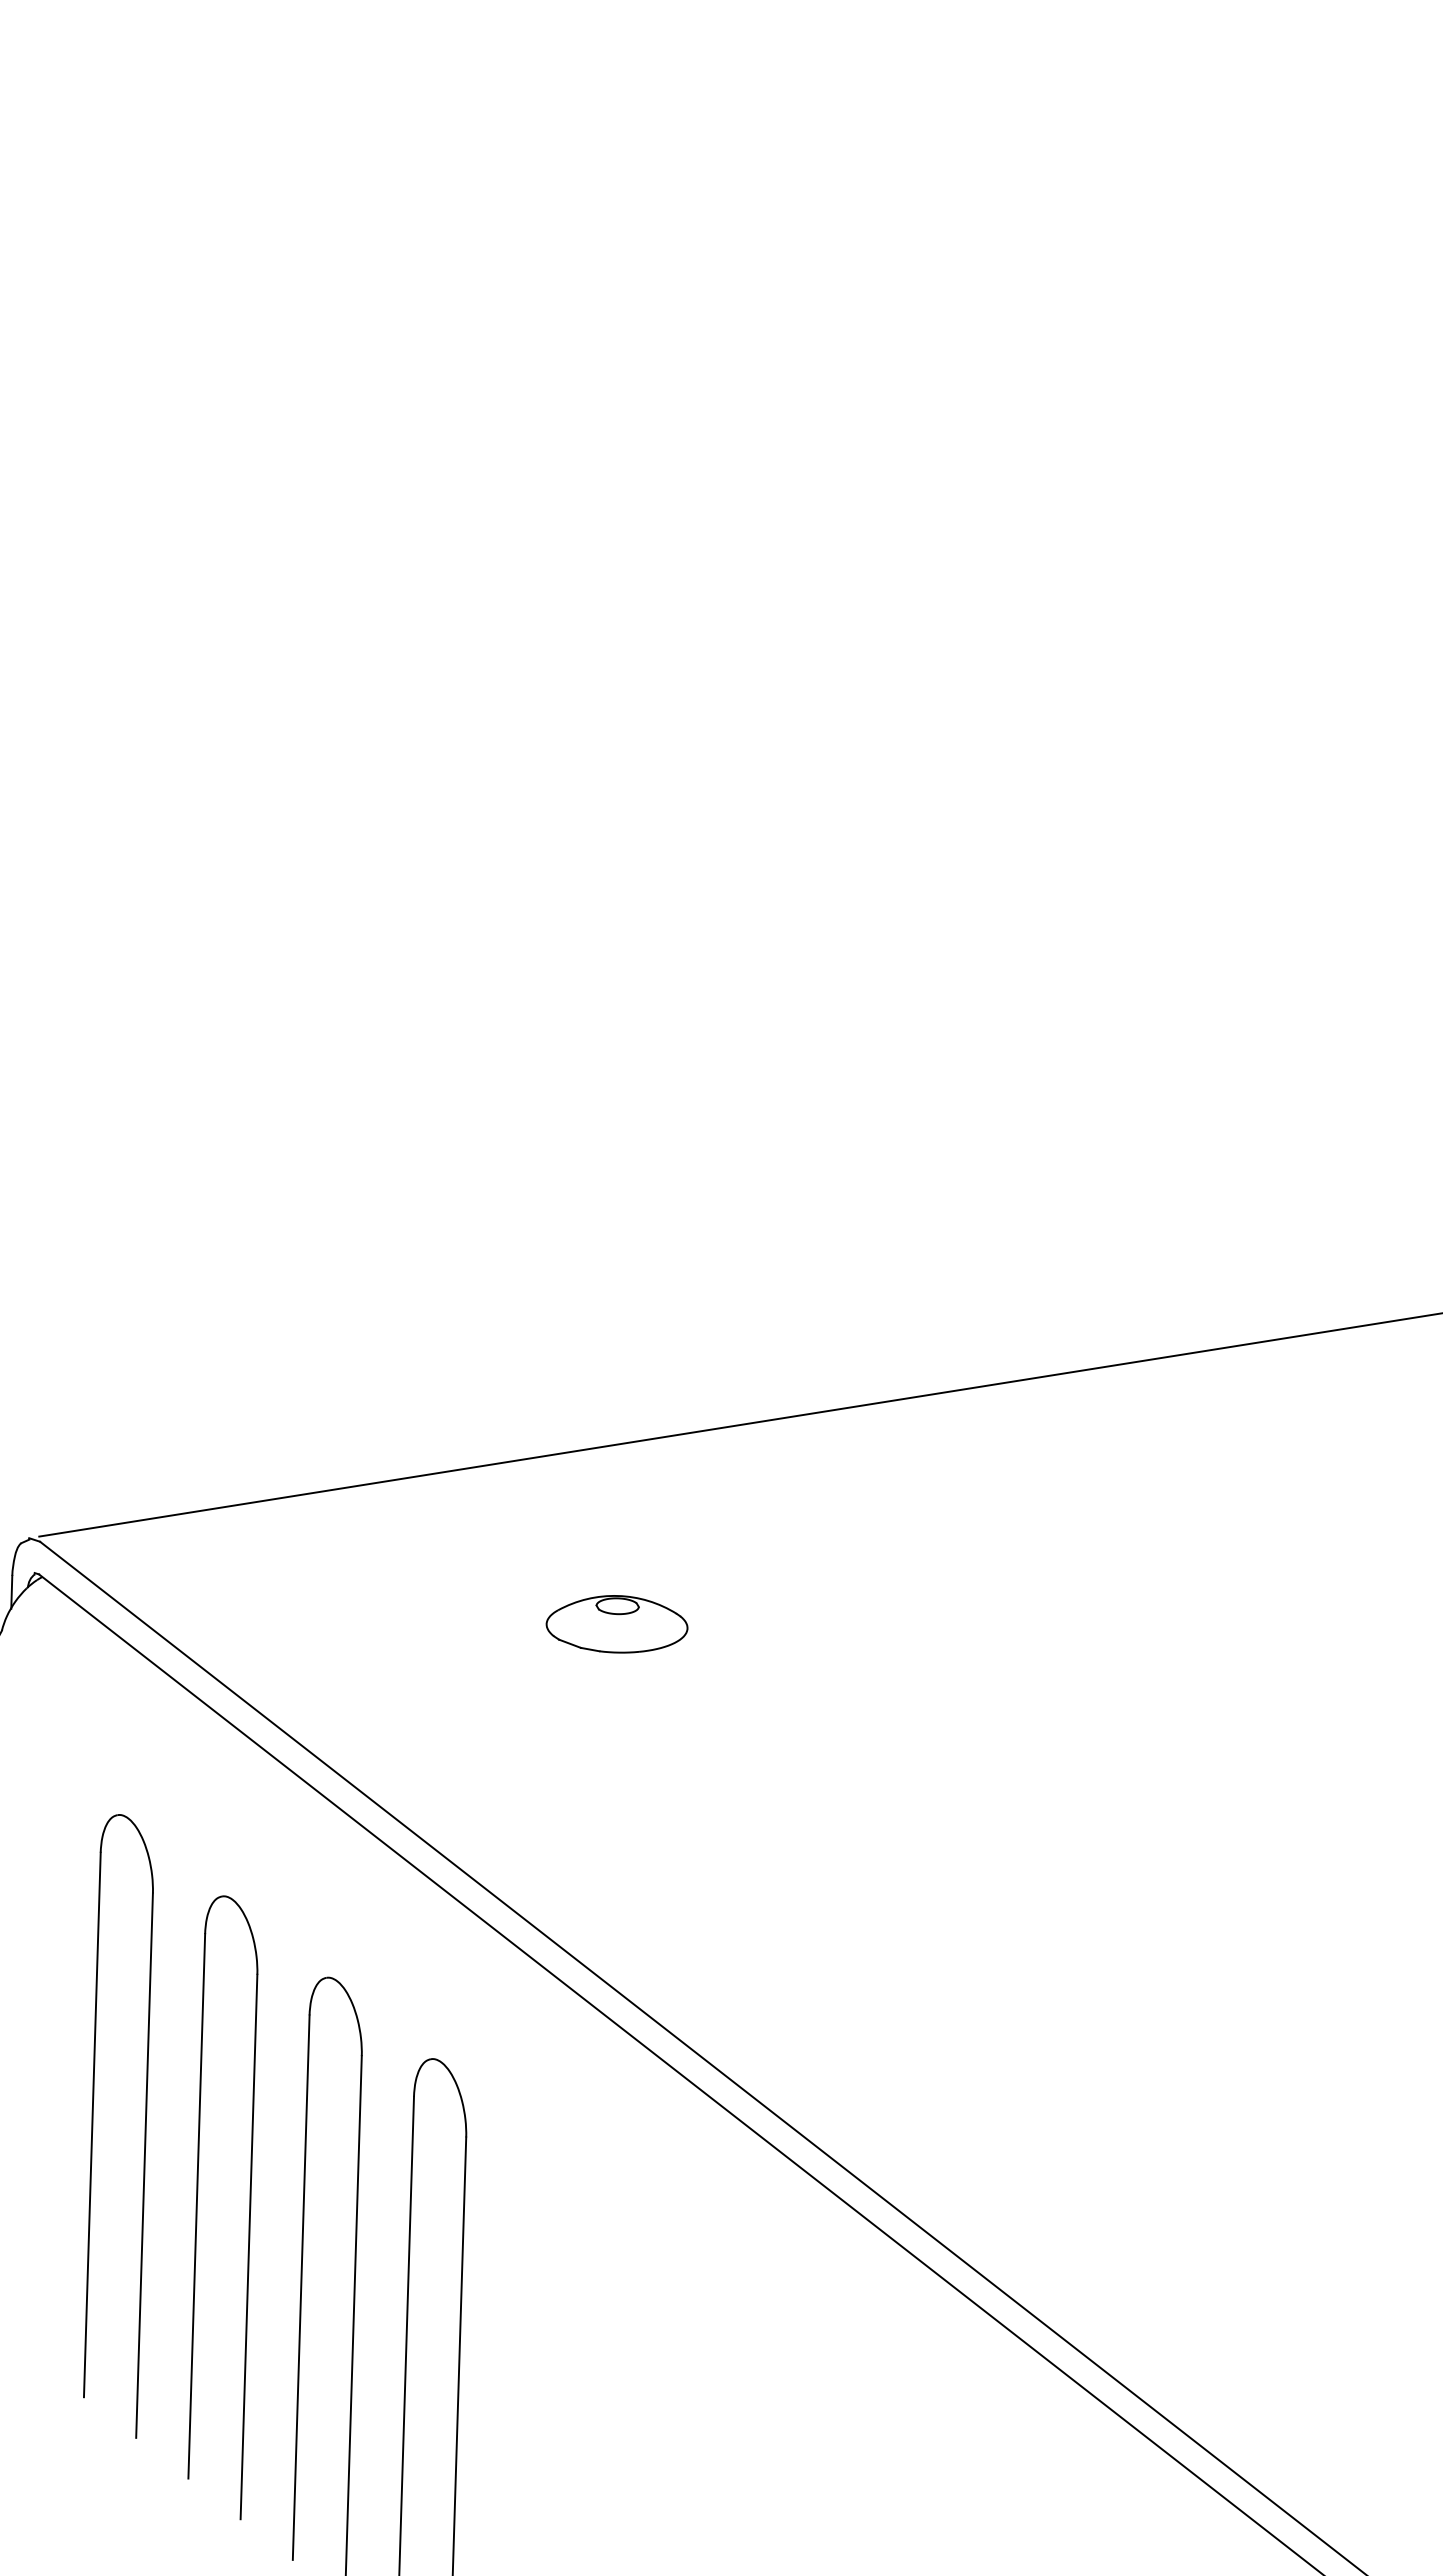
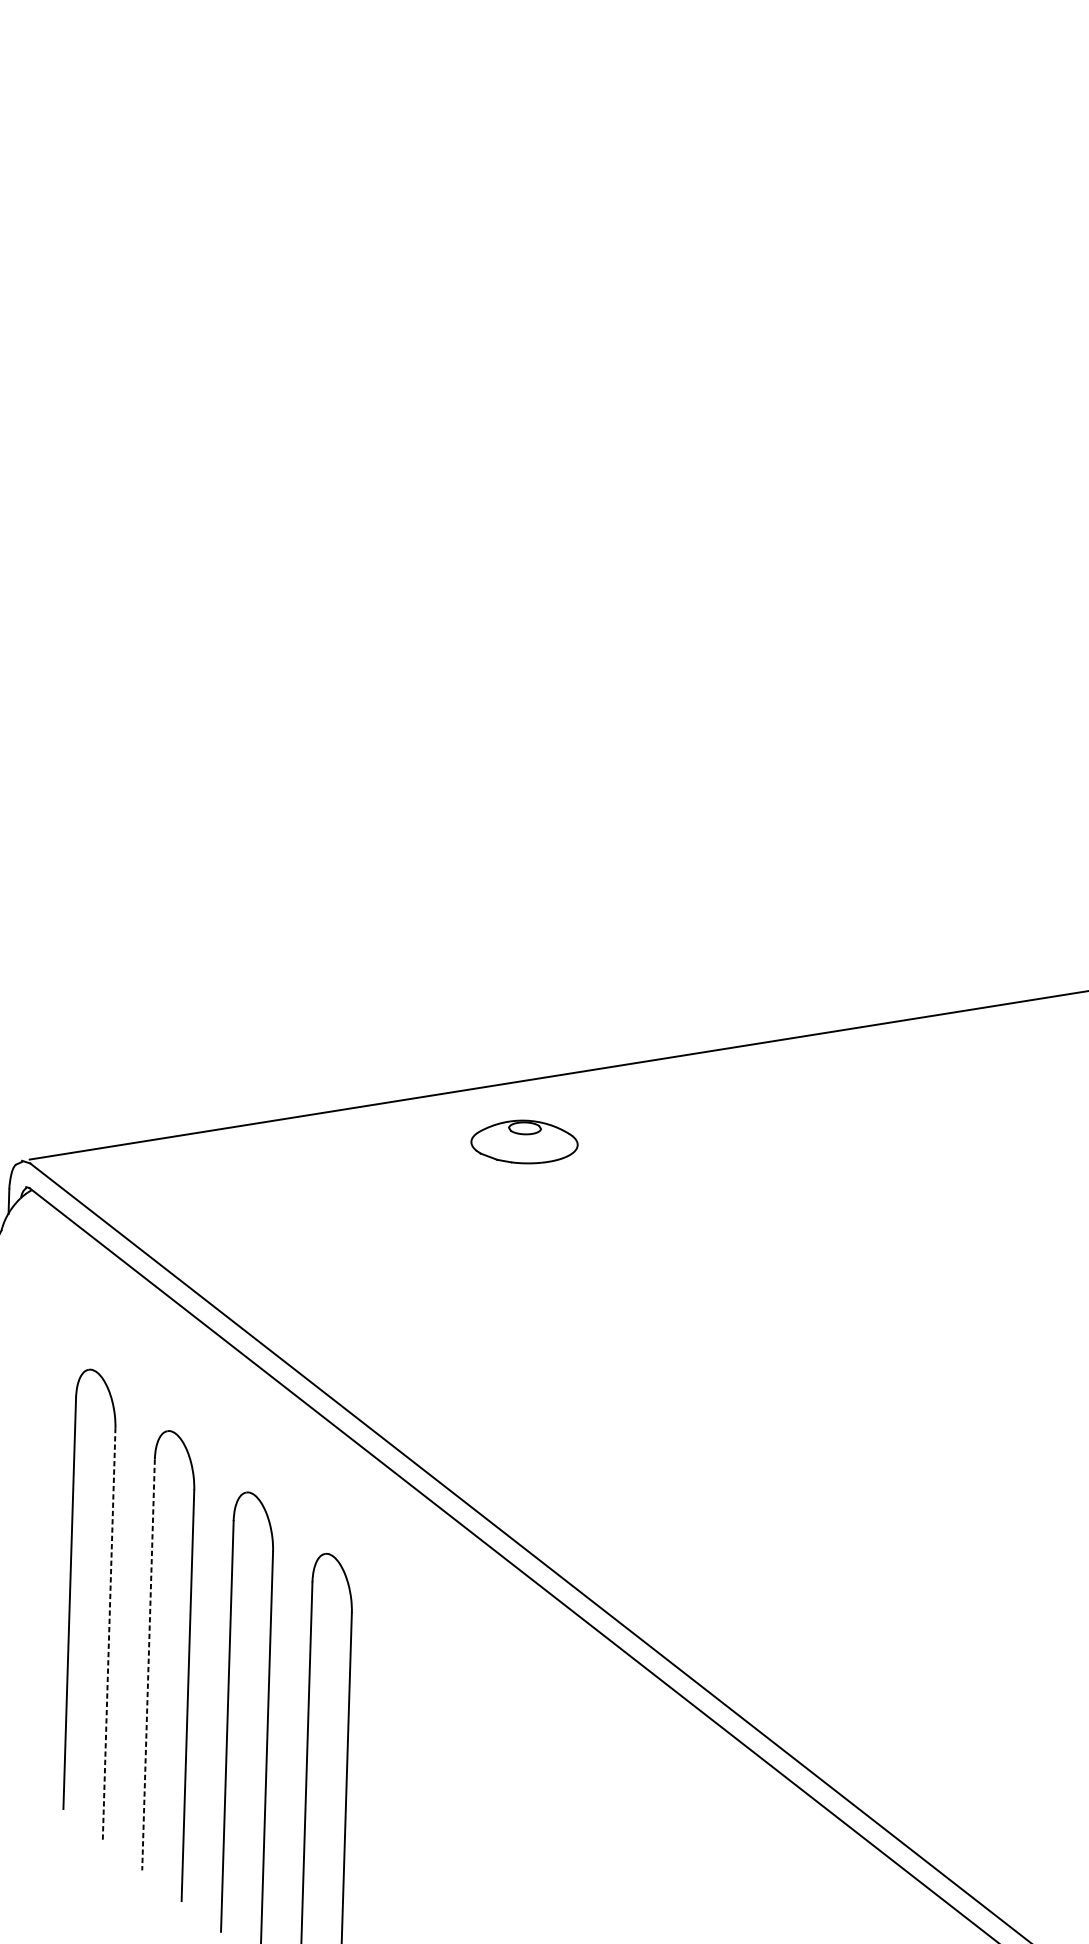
part: (616, 1624) -> (524, 1142), moved
line: (144, 2165) -> (109, 1634), solid -> dashed
line: (196, 2206) -> (148, 1665), solid -> dashed

